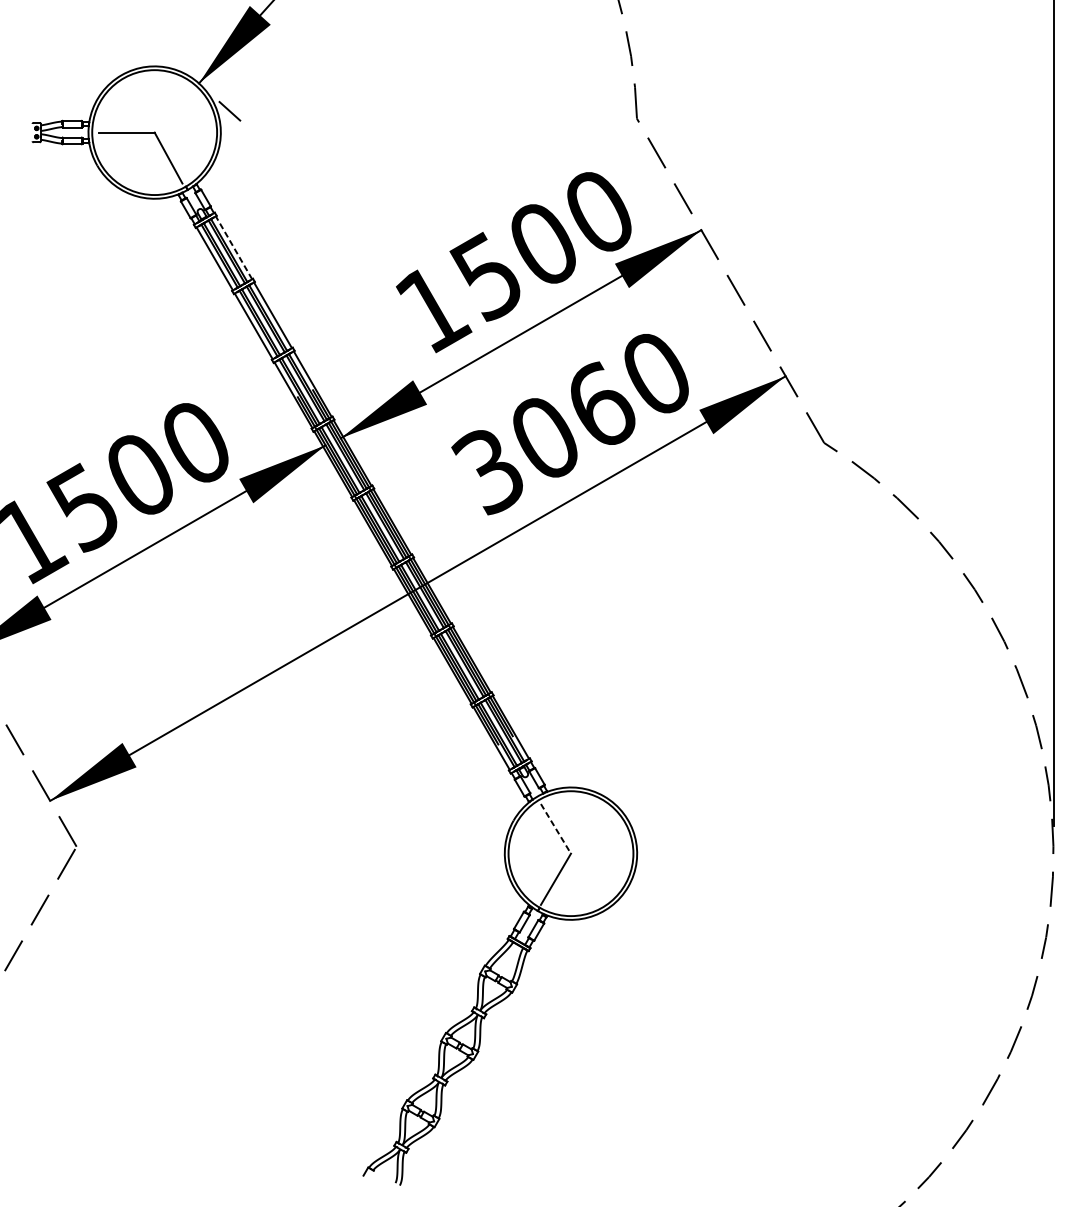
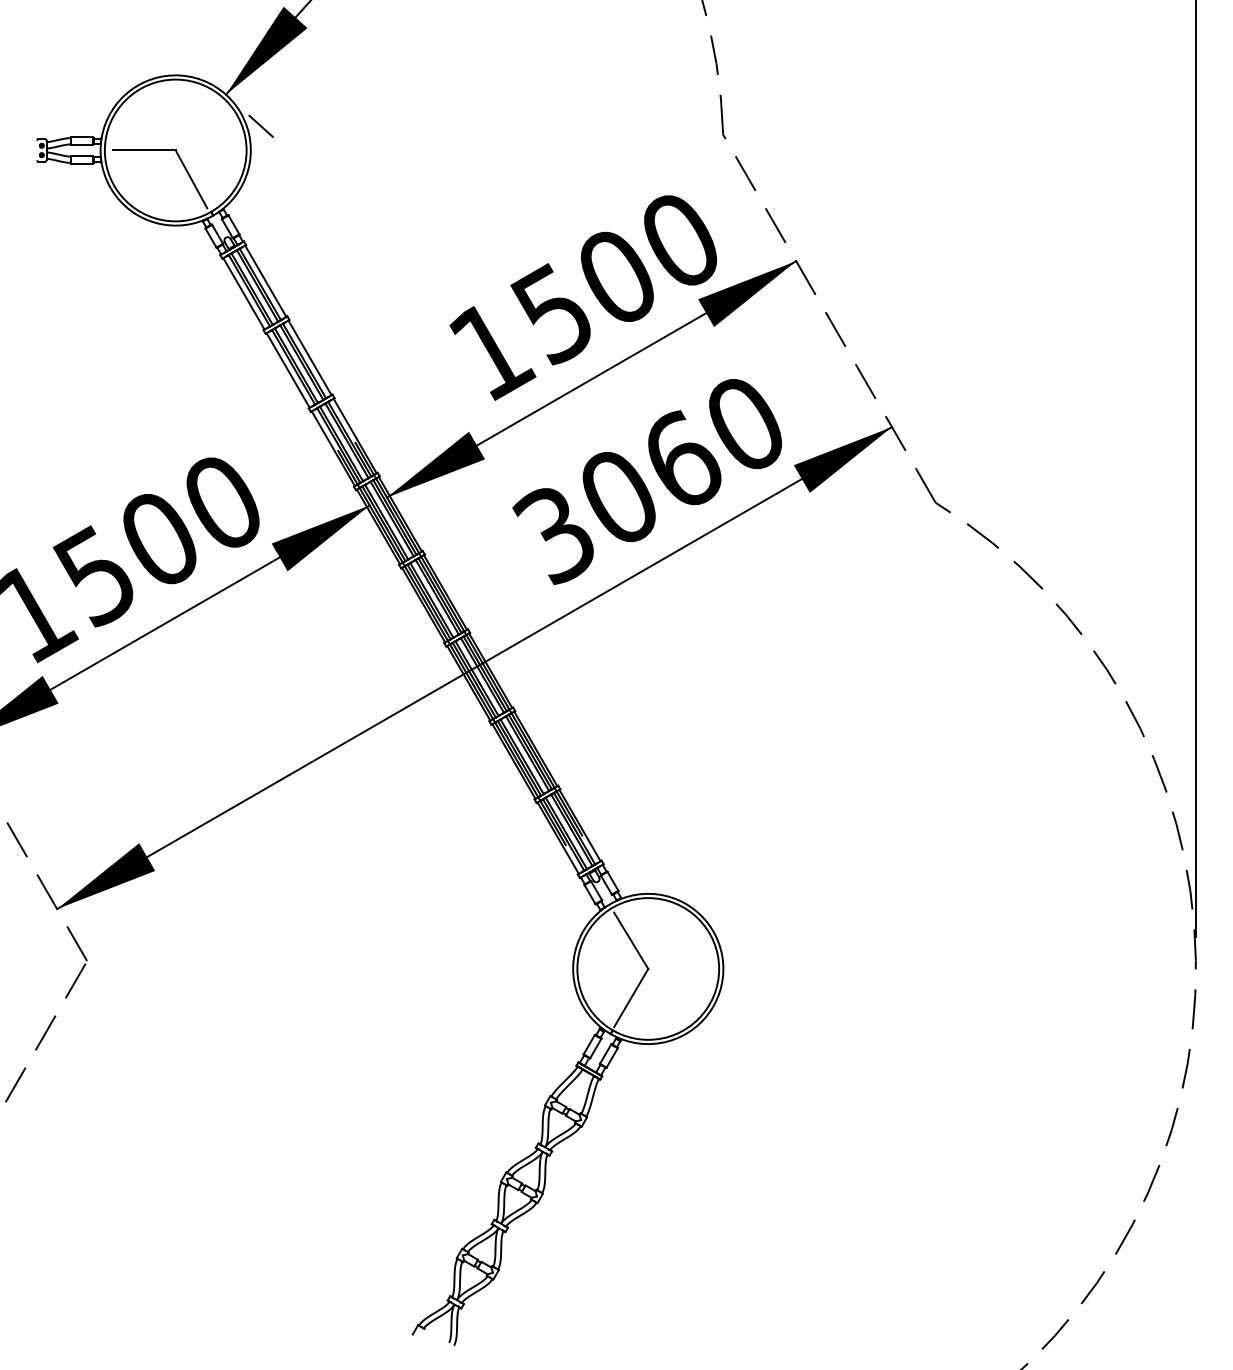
line: (233, 247) -> (265, 280), dashed -> solid
line: (556, 828) -> (631, 940), dashed -> solid

